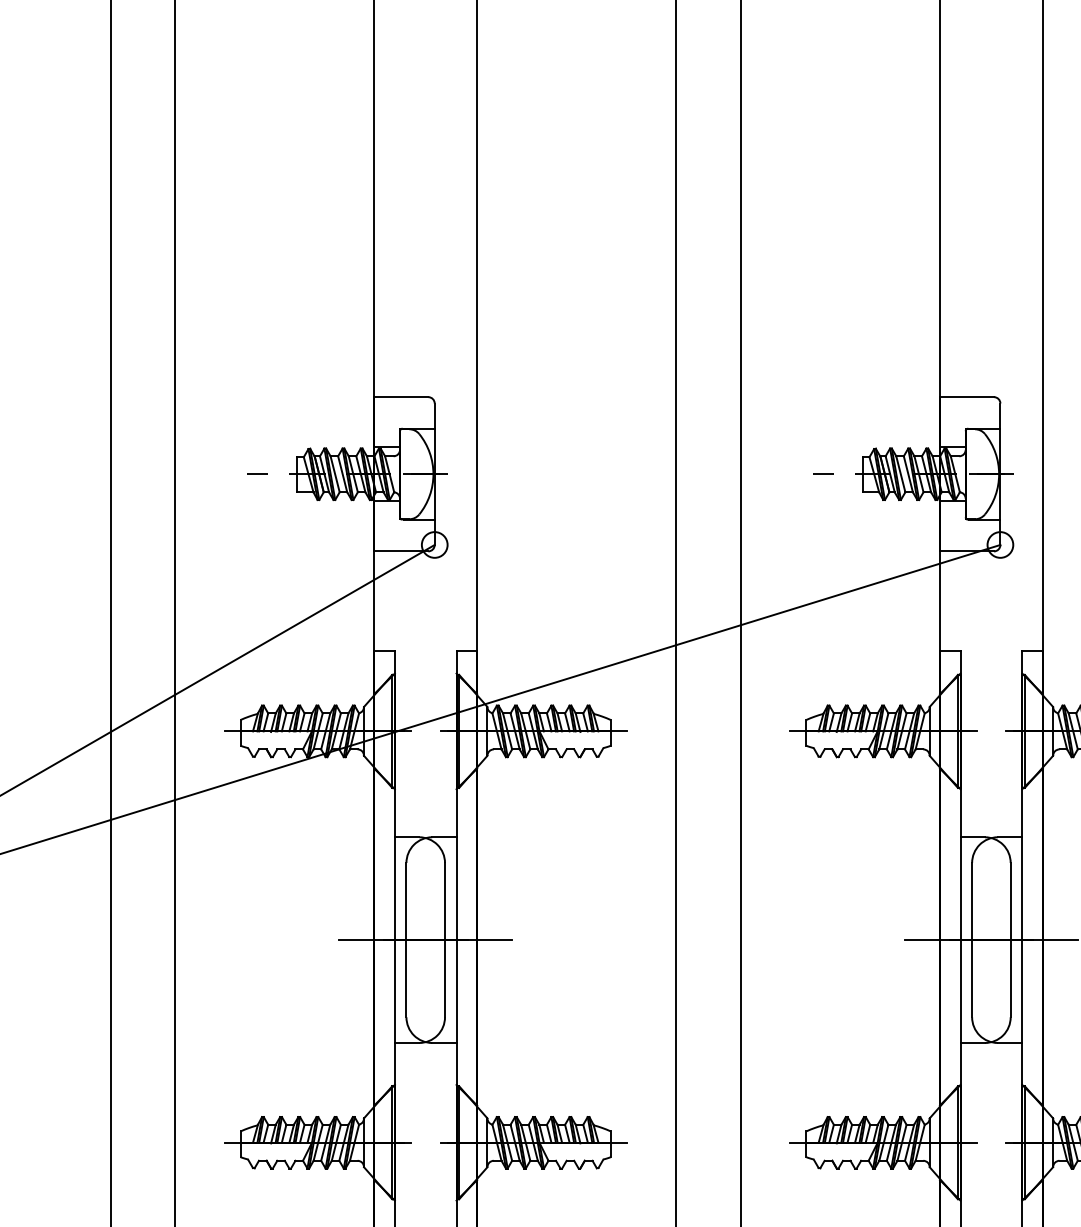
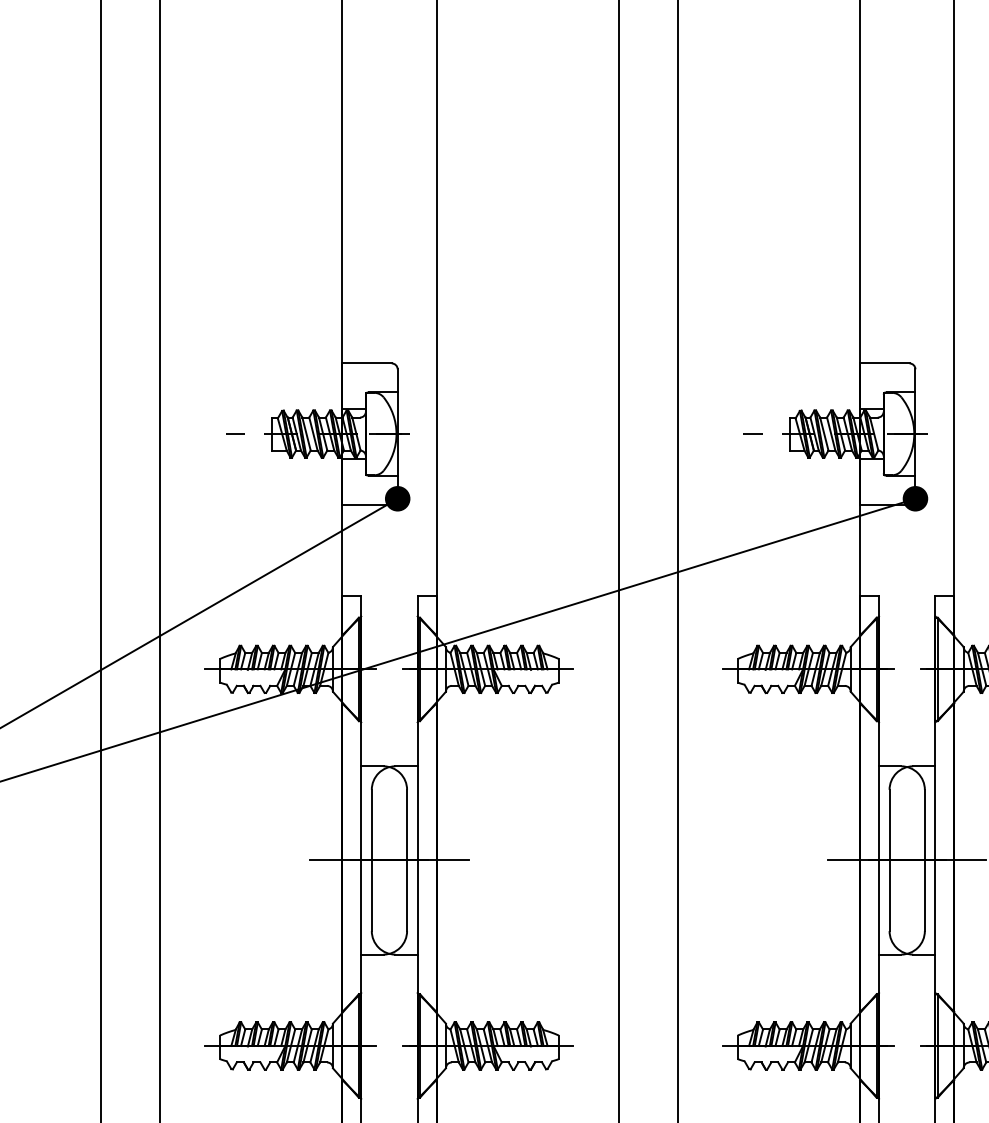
fill: (434, 544) -> (397, 498), added
fill: (1000, 544) -> (915, 498), added

